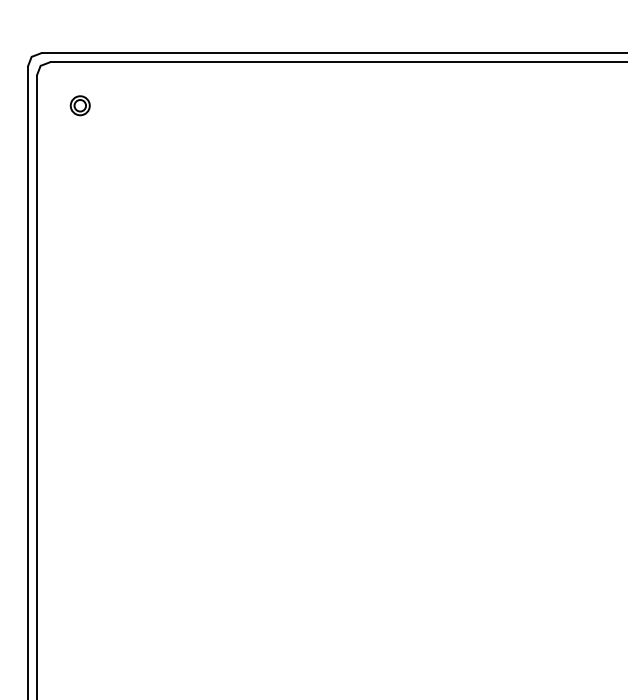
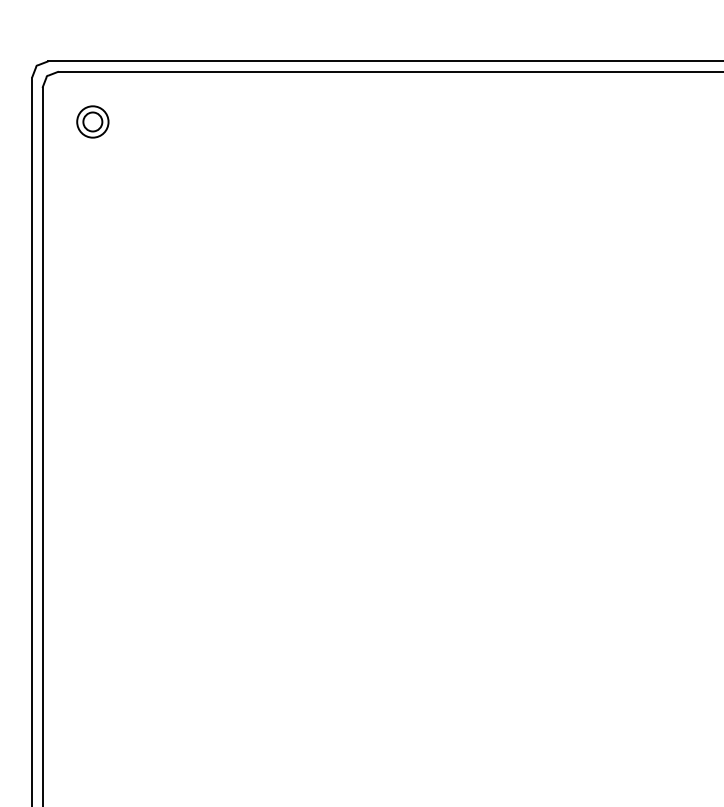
part: (79, 105) -> (91, 121), size x1.43

